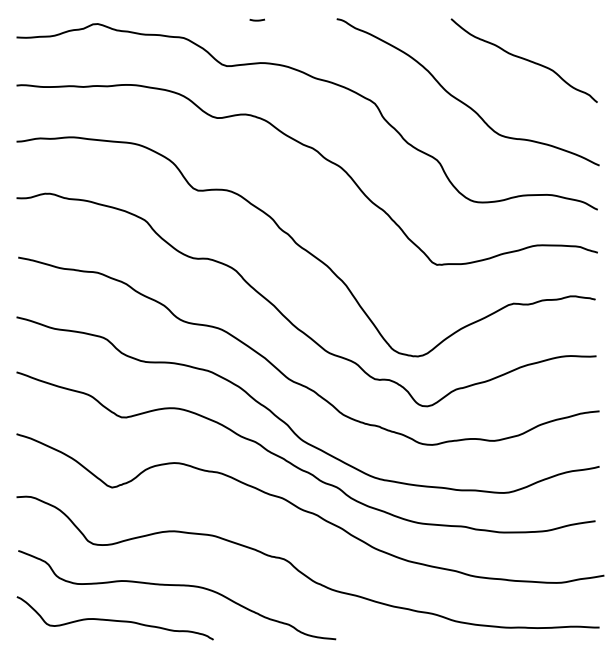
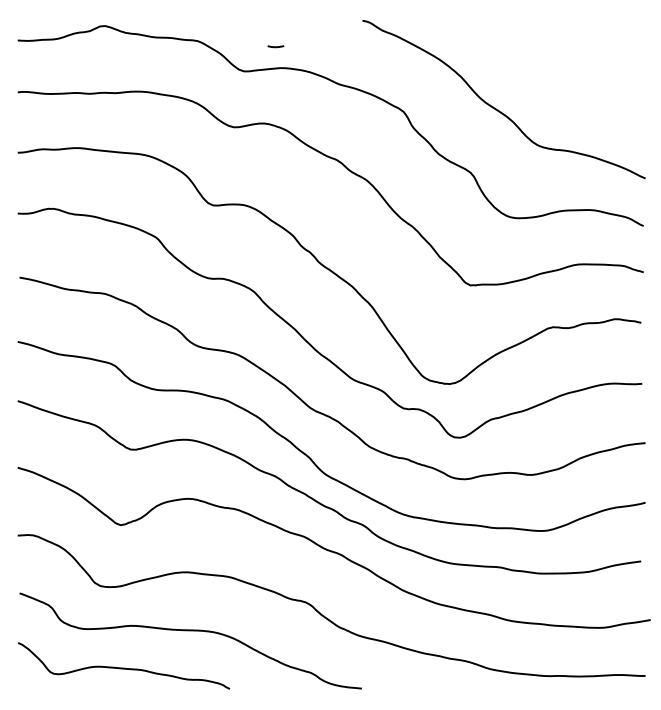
line: (256, 19) -> (275, 45), moved
curve: (523, 59) -> (563, 64), removed

